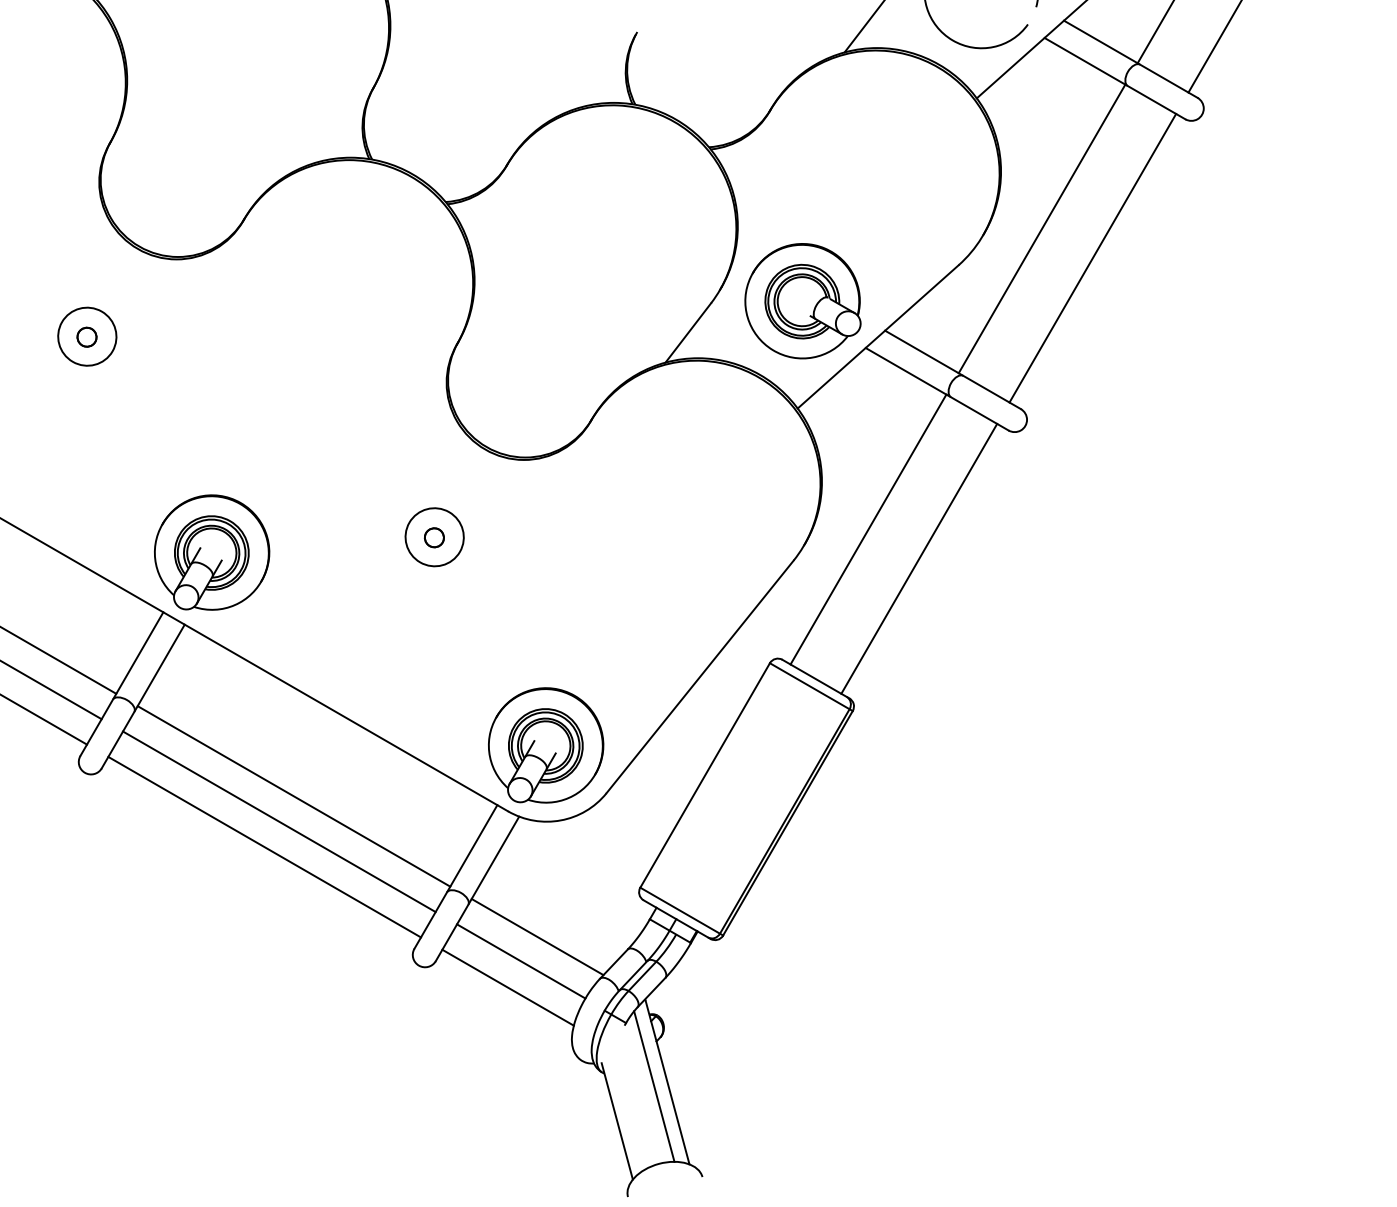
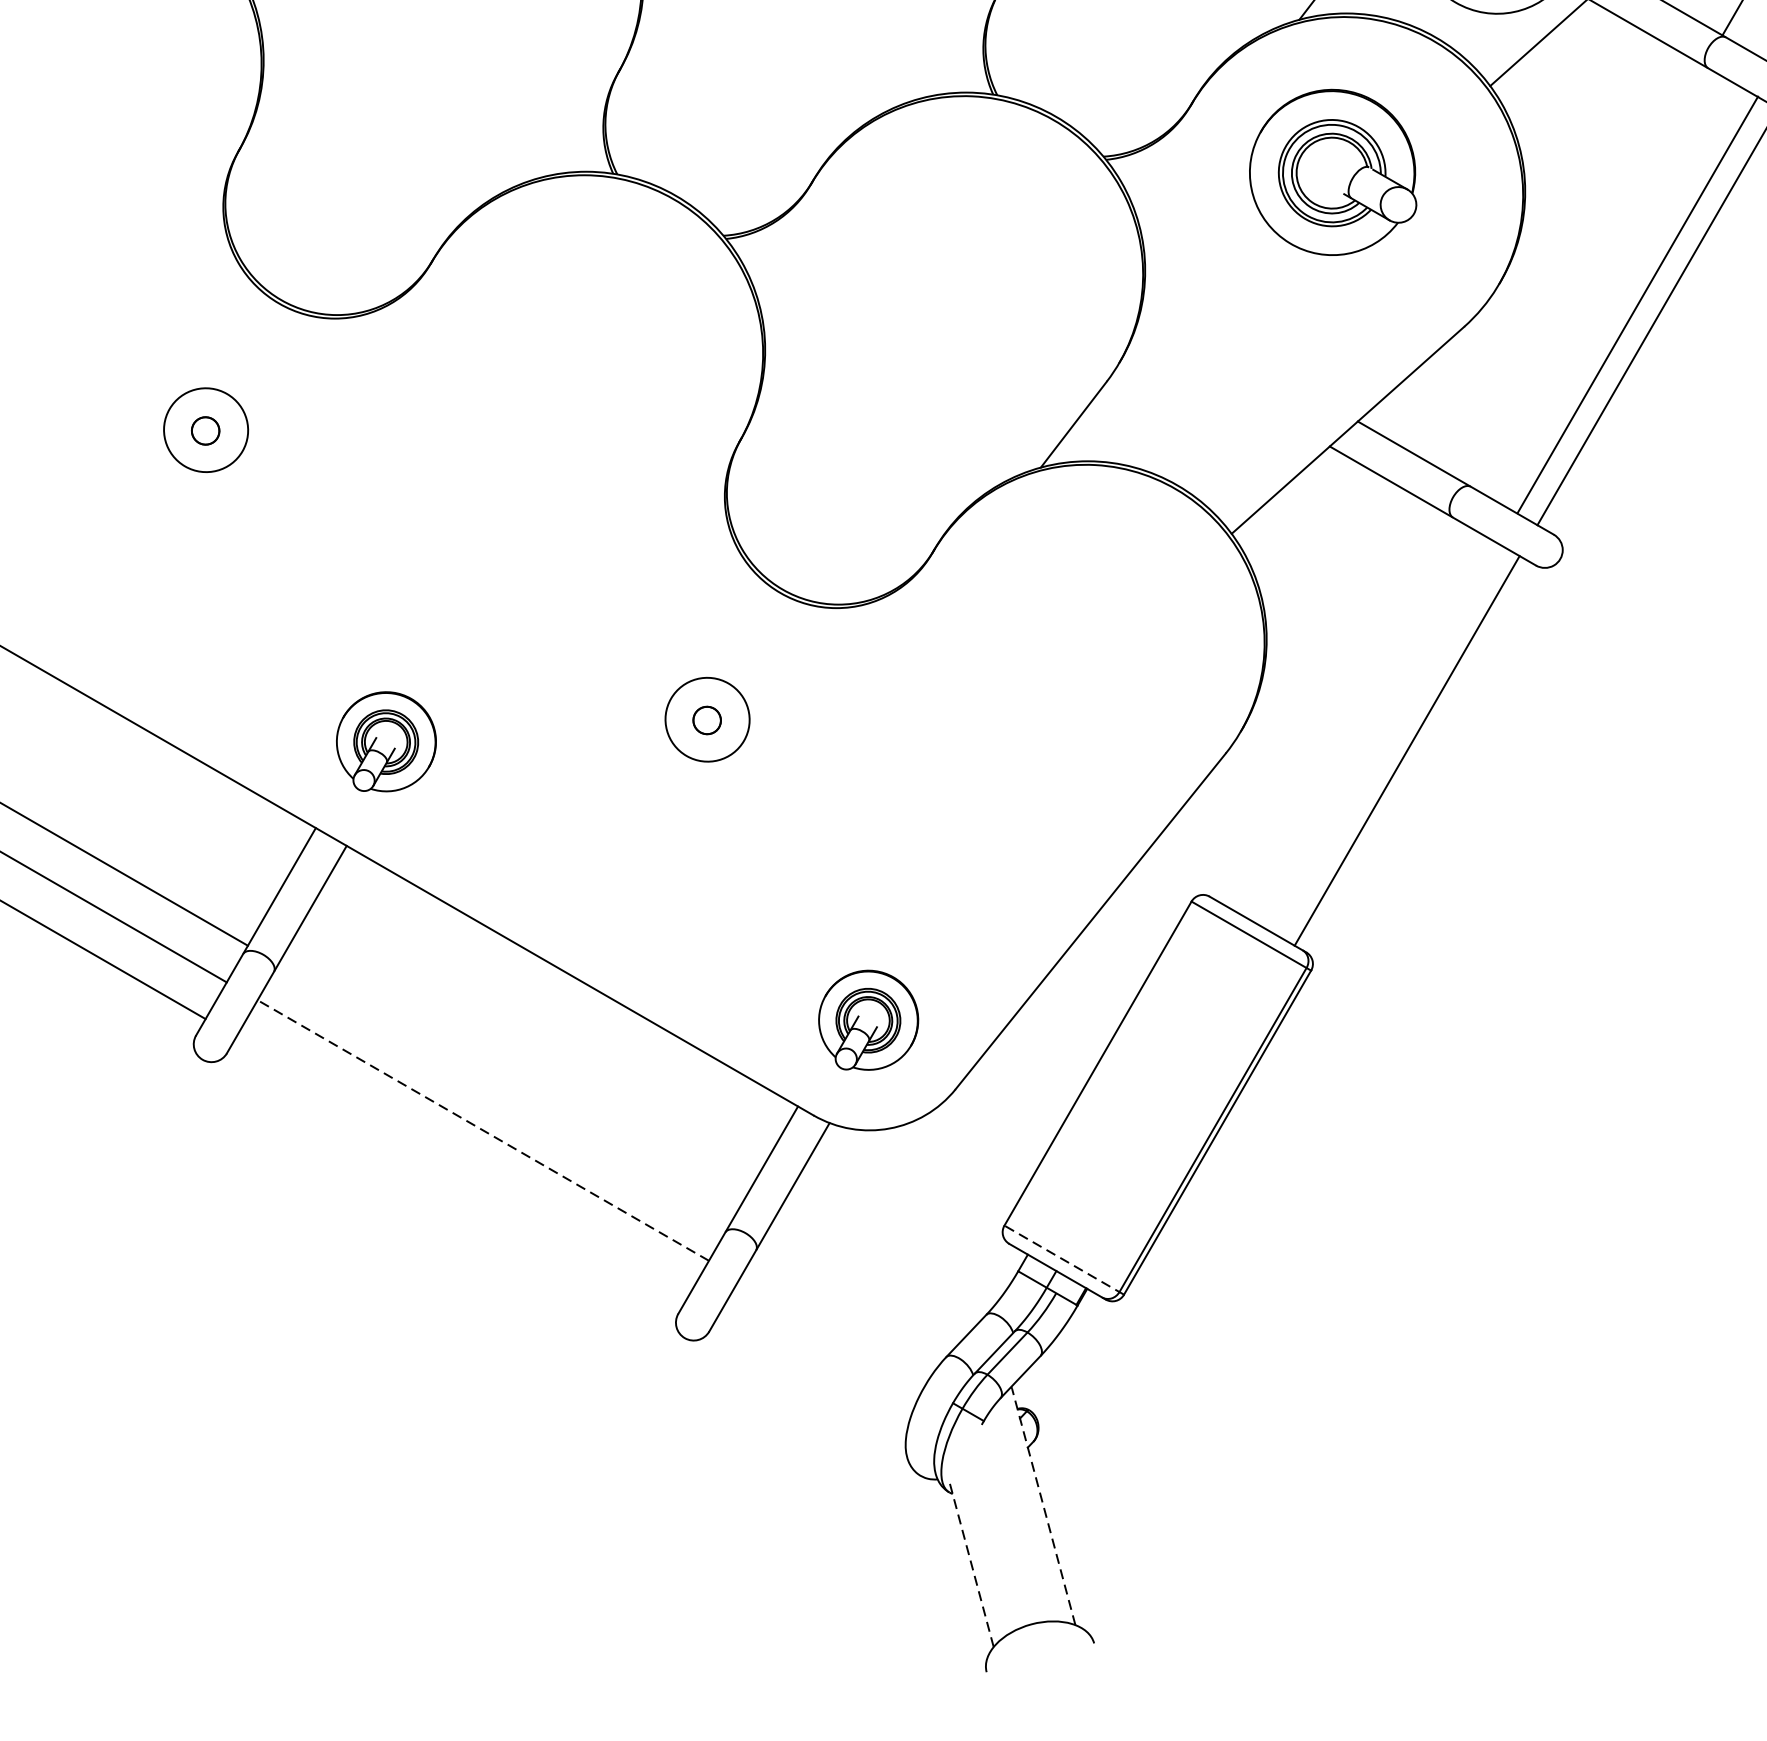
line: (1041, 228) -> (1637, 304), moved
part: (802, 301) -> (1332, 172), moved
line: (868, 529) -> (1333, 708), removed
part: (212, 552) -> (386, 741), size x0.6
part: (546, 745) -> (868, 1020), size x0.6
line: (293, 796) -> (503, 1093), removed
line: (278, 821) -> (482, 1130), solid -> dashed
line: (264, 846) -> (461, 1166), removed
line: (681, 911) -> (1063, 1260), solid -> dashed
line: (537, 936) -> (855, 1296), removed
line: (521, 961) -> (832, 1332), removed
line: (507, 987) -> (812, 1369), removed
line: (667, 1082) -> (1043, 1506), solid -> dashed
line: (654, 1086) -> (1024, 1512), removed
line: (617, 1120) -> (971, 1561), solid -> dashed

